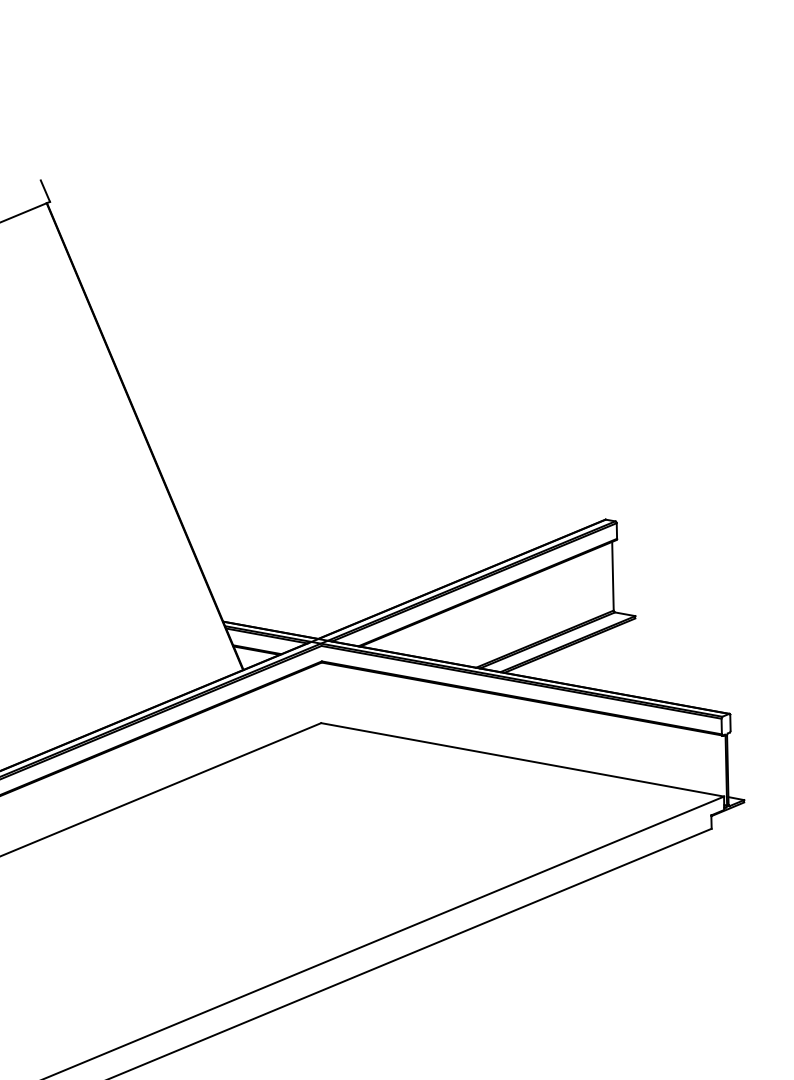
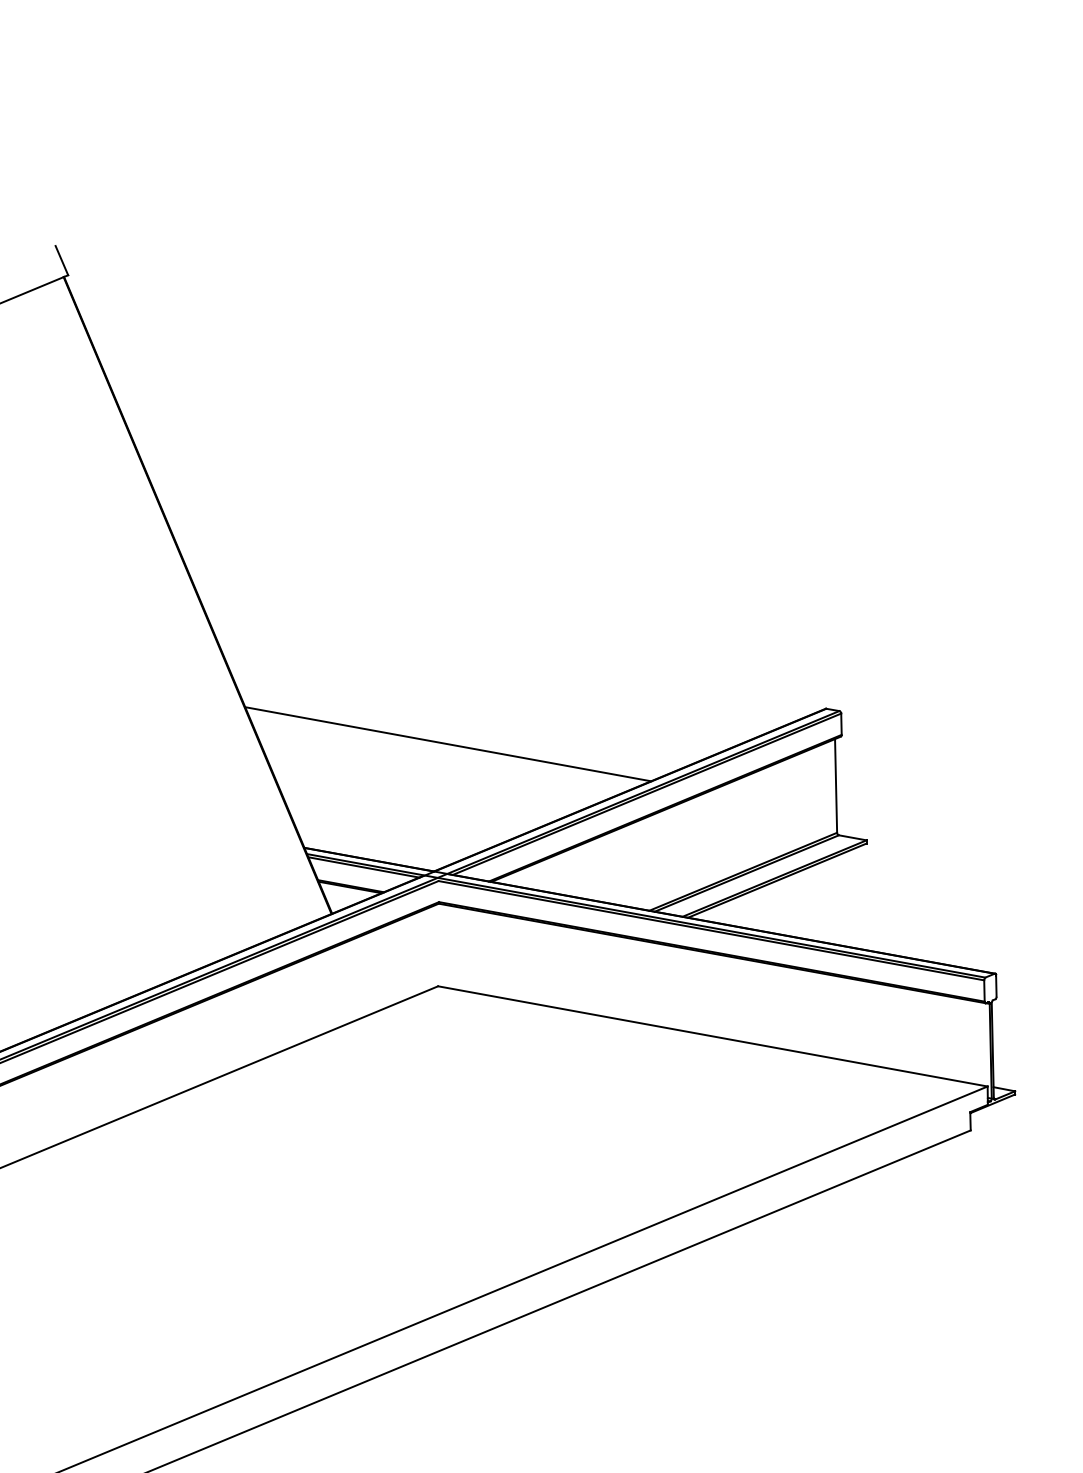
line: (328, 545) -> (448, 744), added

